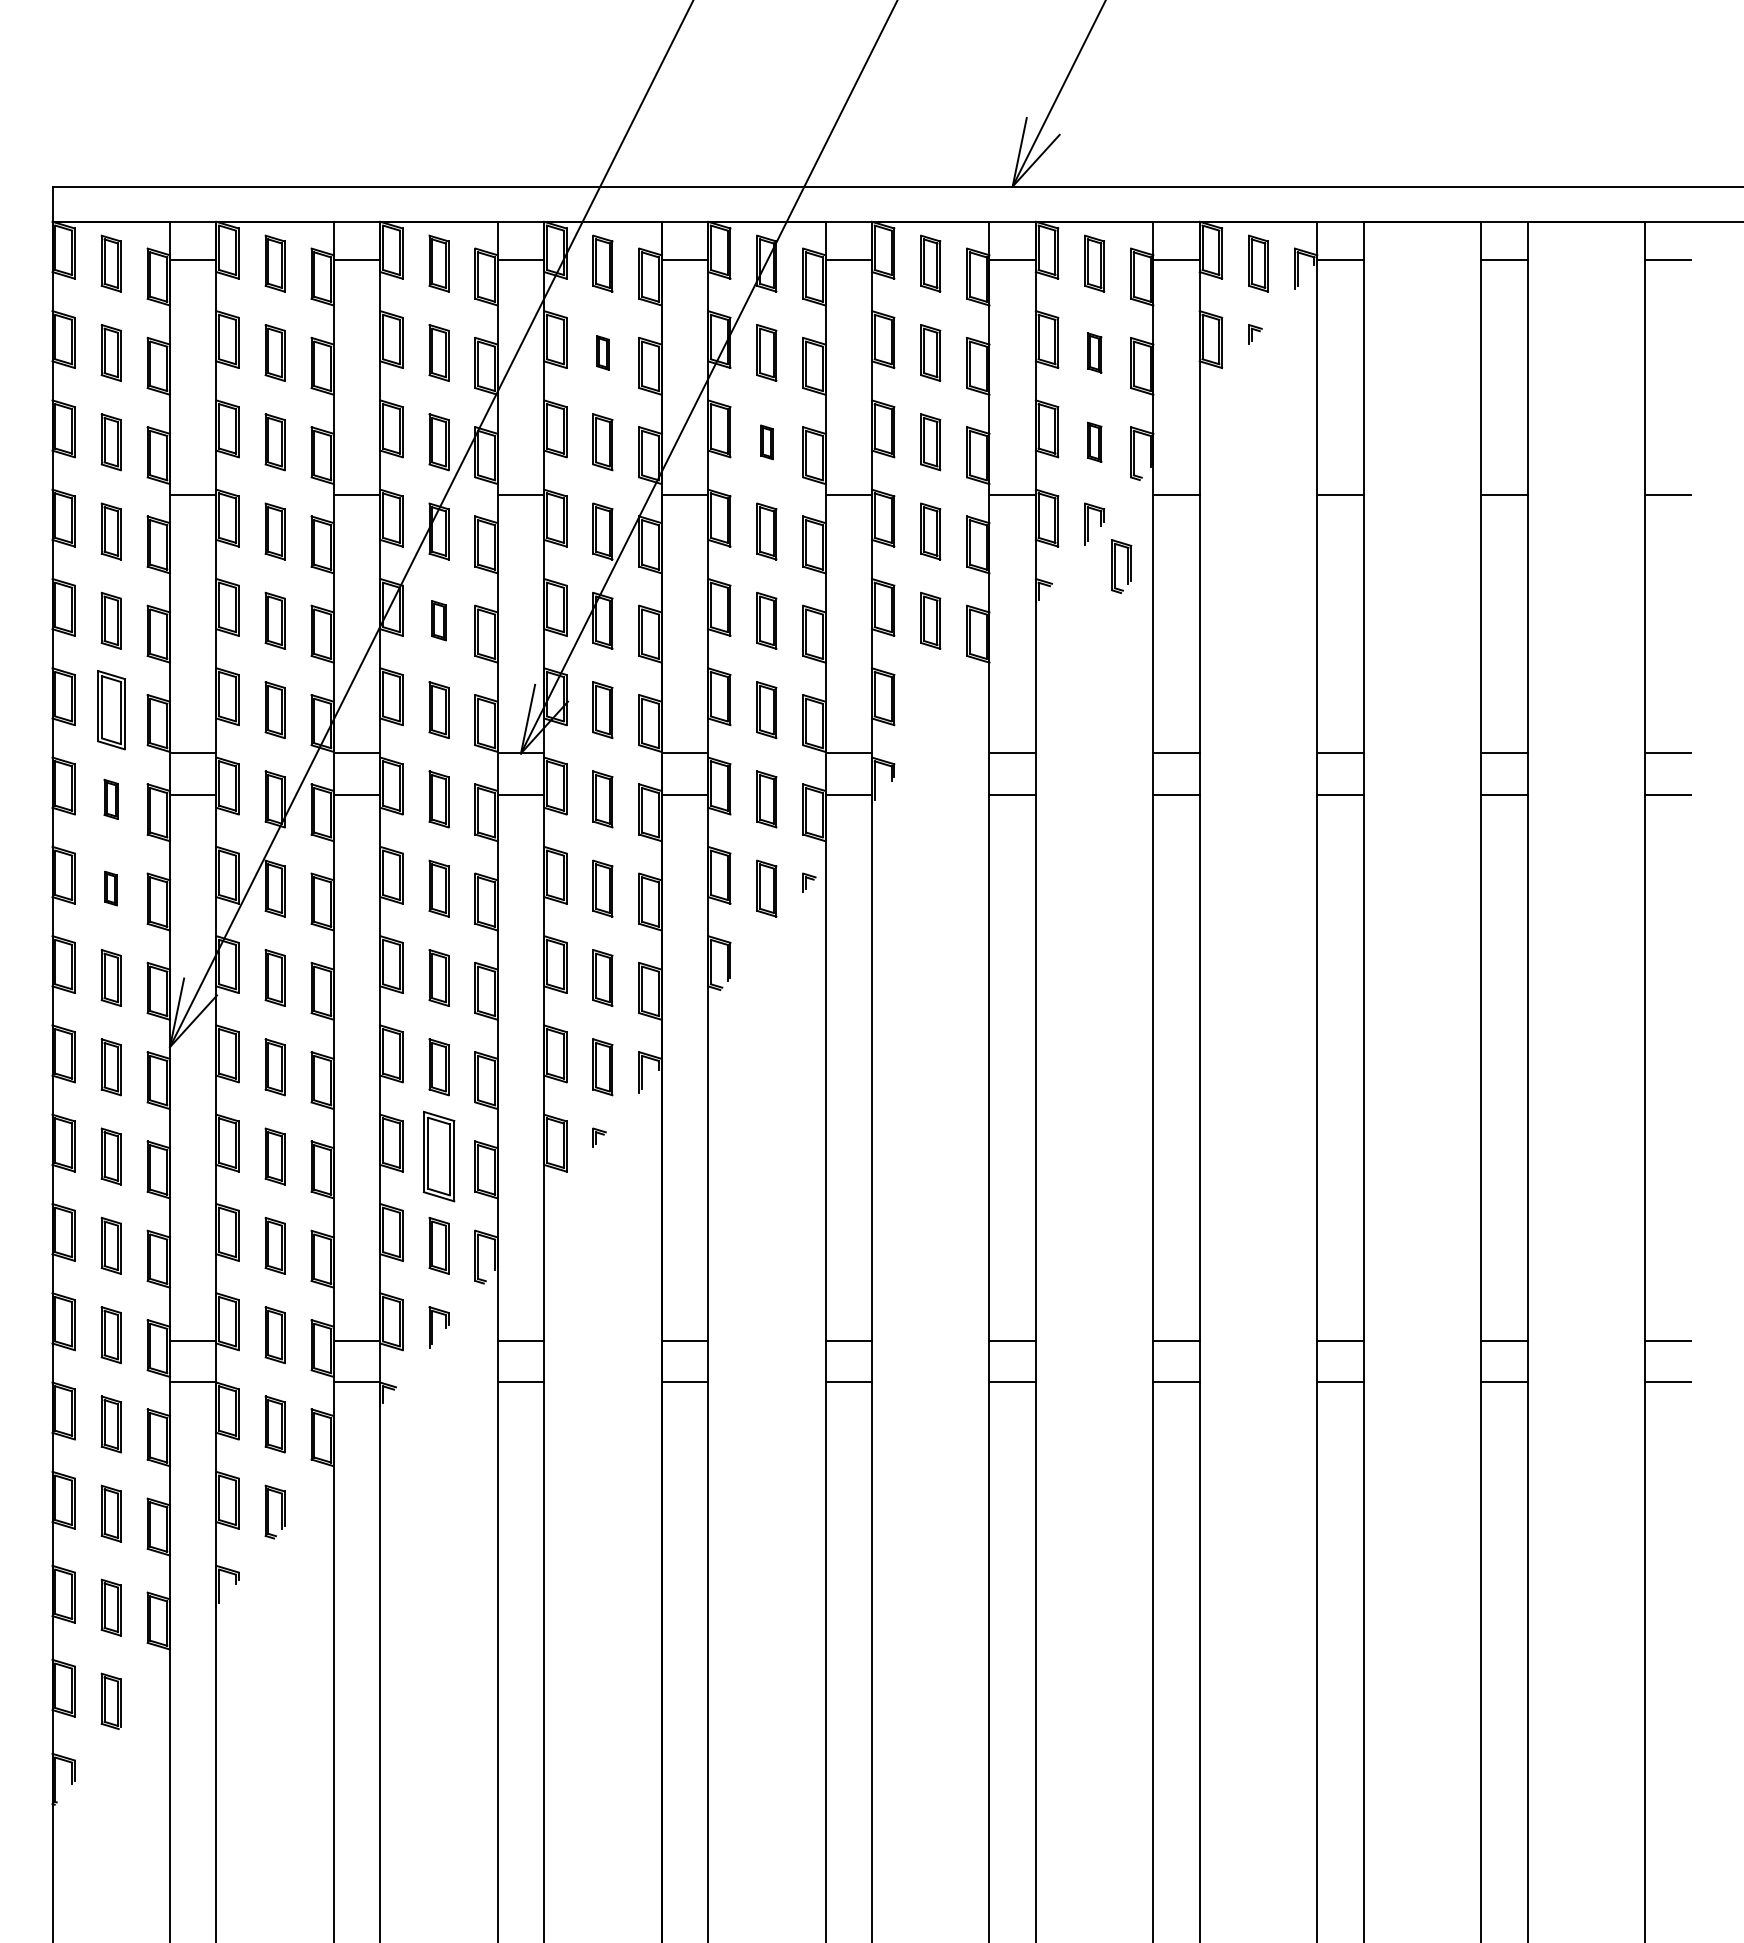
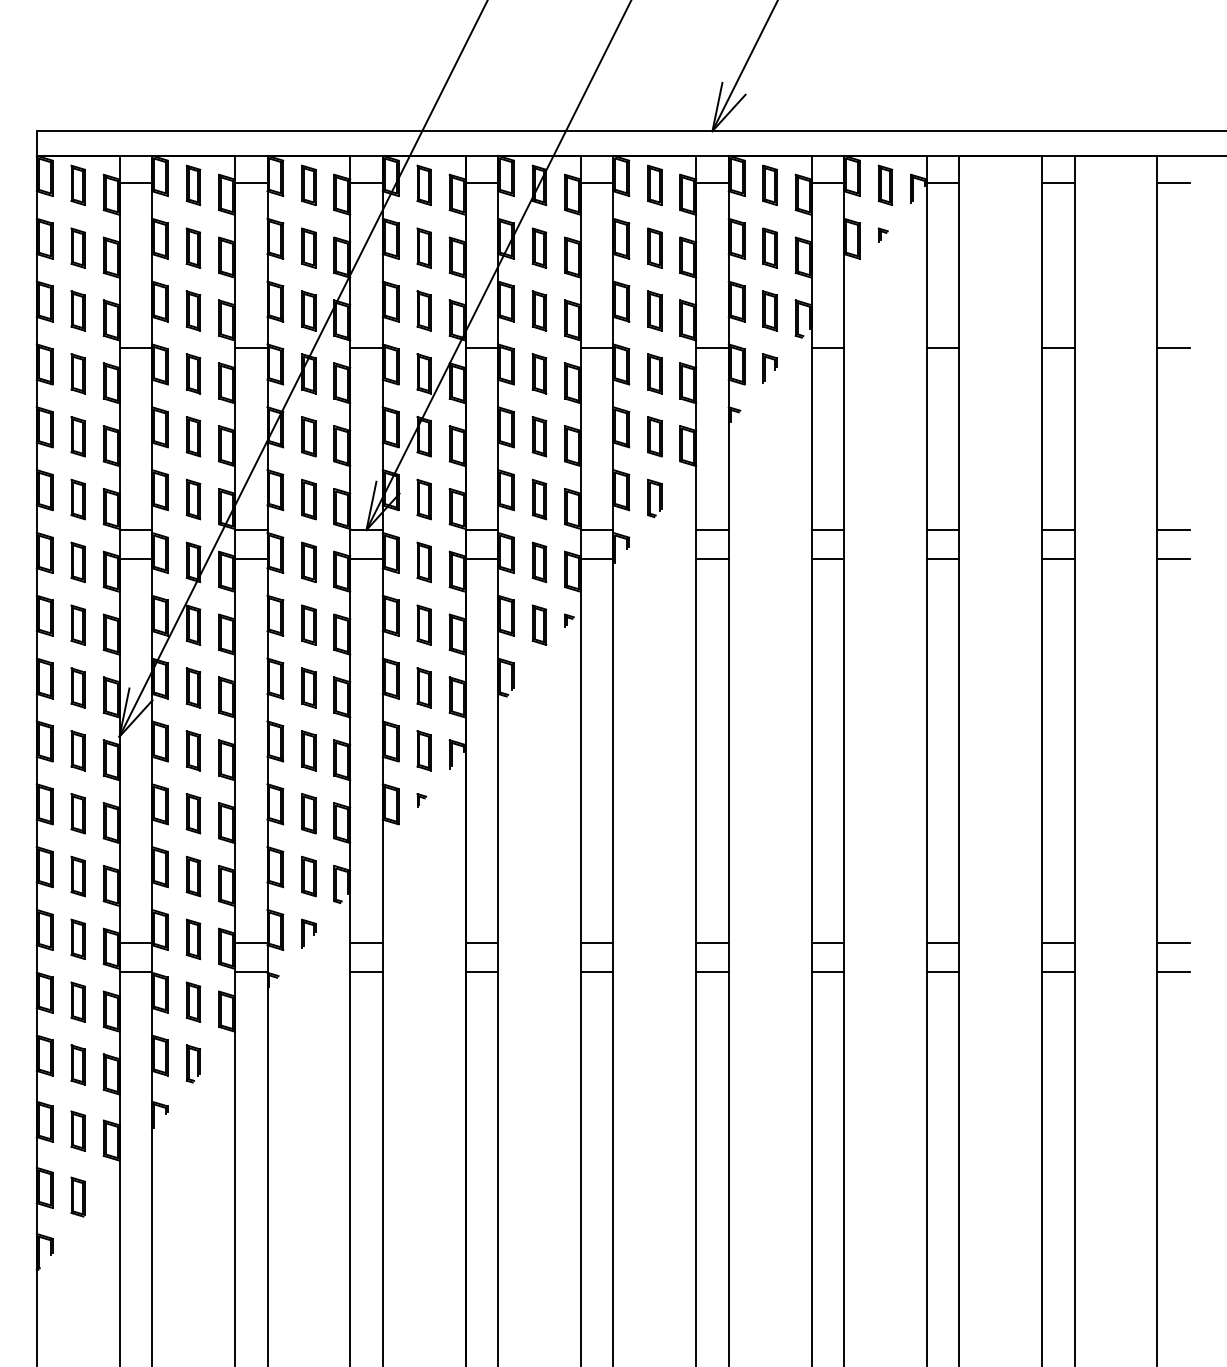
part: (602, 352) -> (423, 247), size x1.67
part: (1094, 352) -> (770, 247), size x1.43
part: (766, 442) -> (539, 311), size x1.67
part: (1094, 442) -> (770, 311), size x1.43
part: (1121, 566) -> (654, 498), moved
part: (438, 620) -> (308, 436), size x1.43
part: (110, 709) -> (77, 499), size x0.71
part: (110, 799) -> (77, 562), size x1.43
part: (110, 888) -> (77, 625), size x1.67
part: (438, 1156) -> (308, 813), size x0.62

